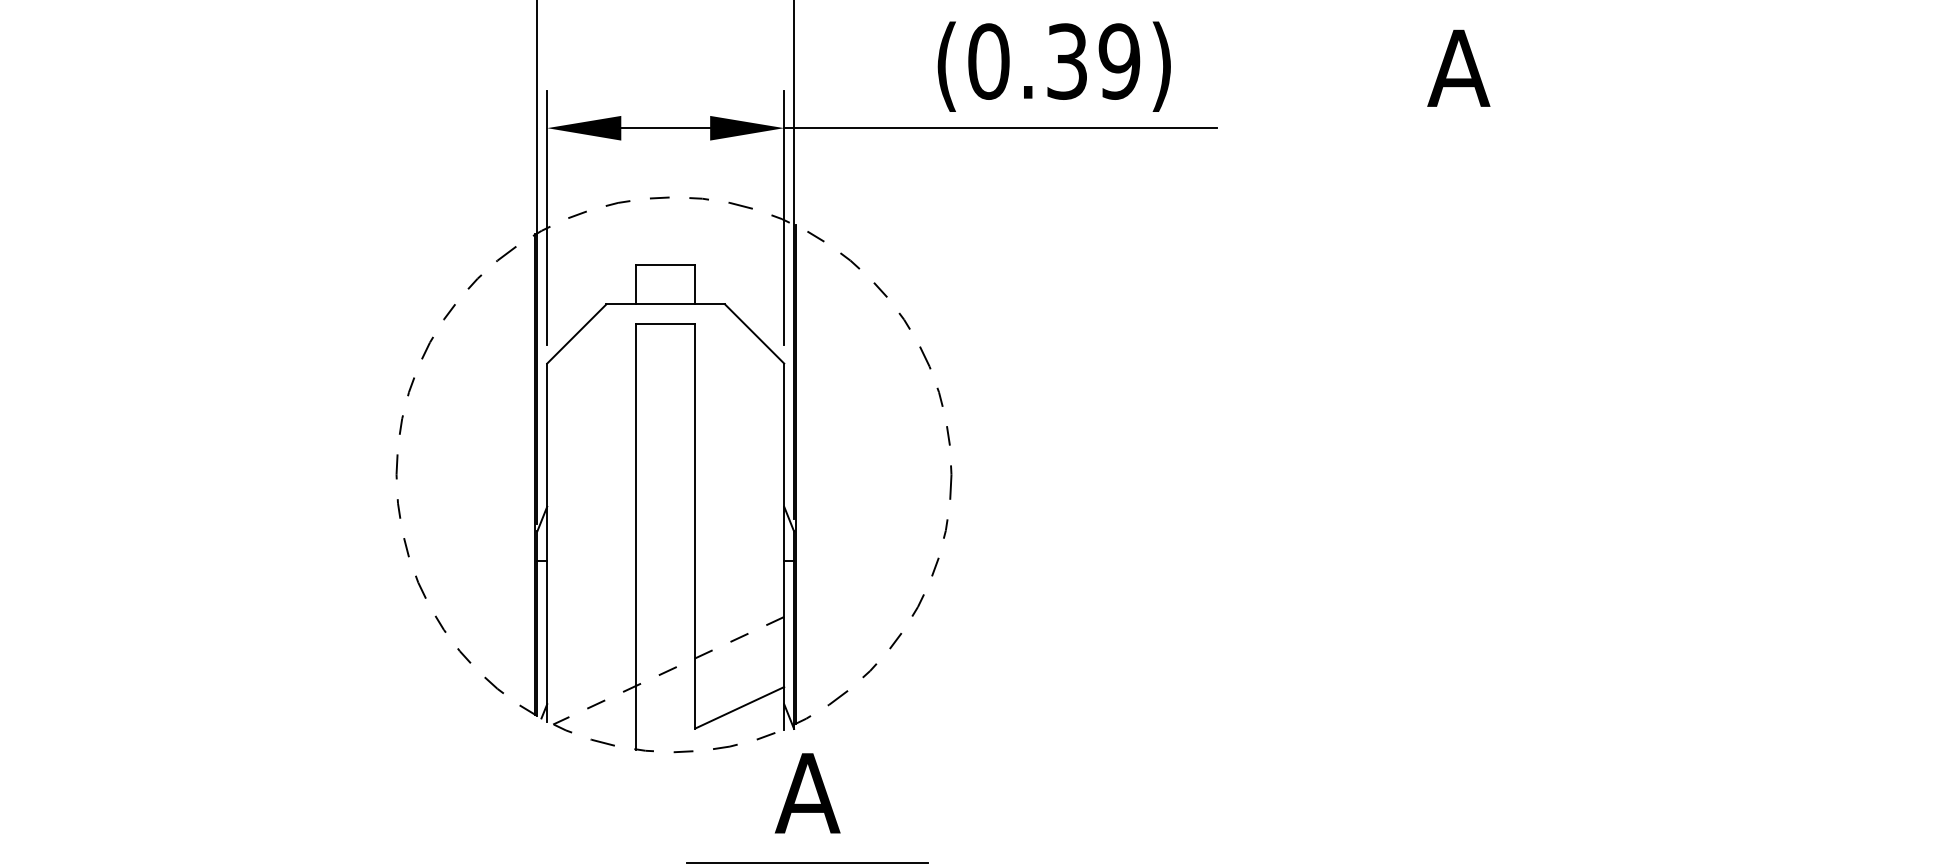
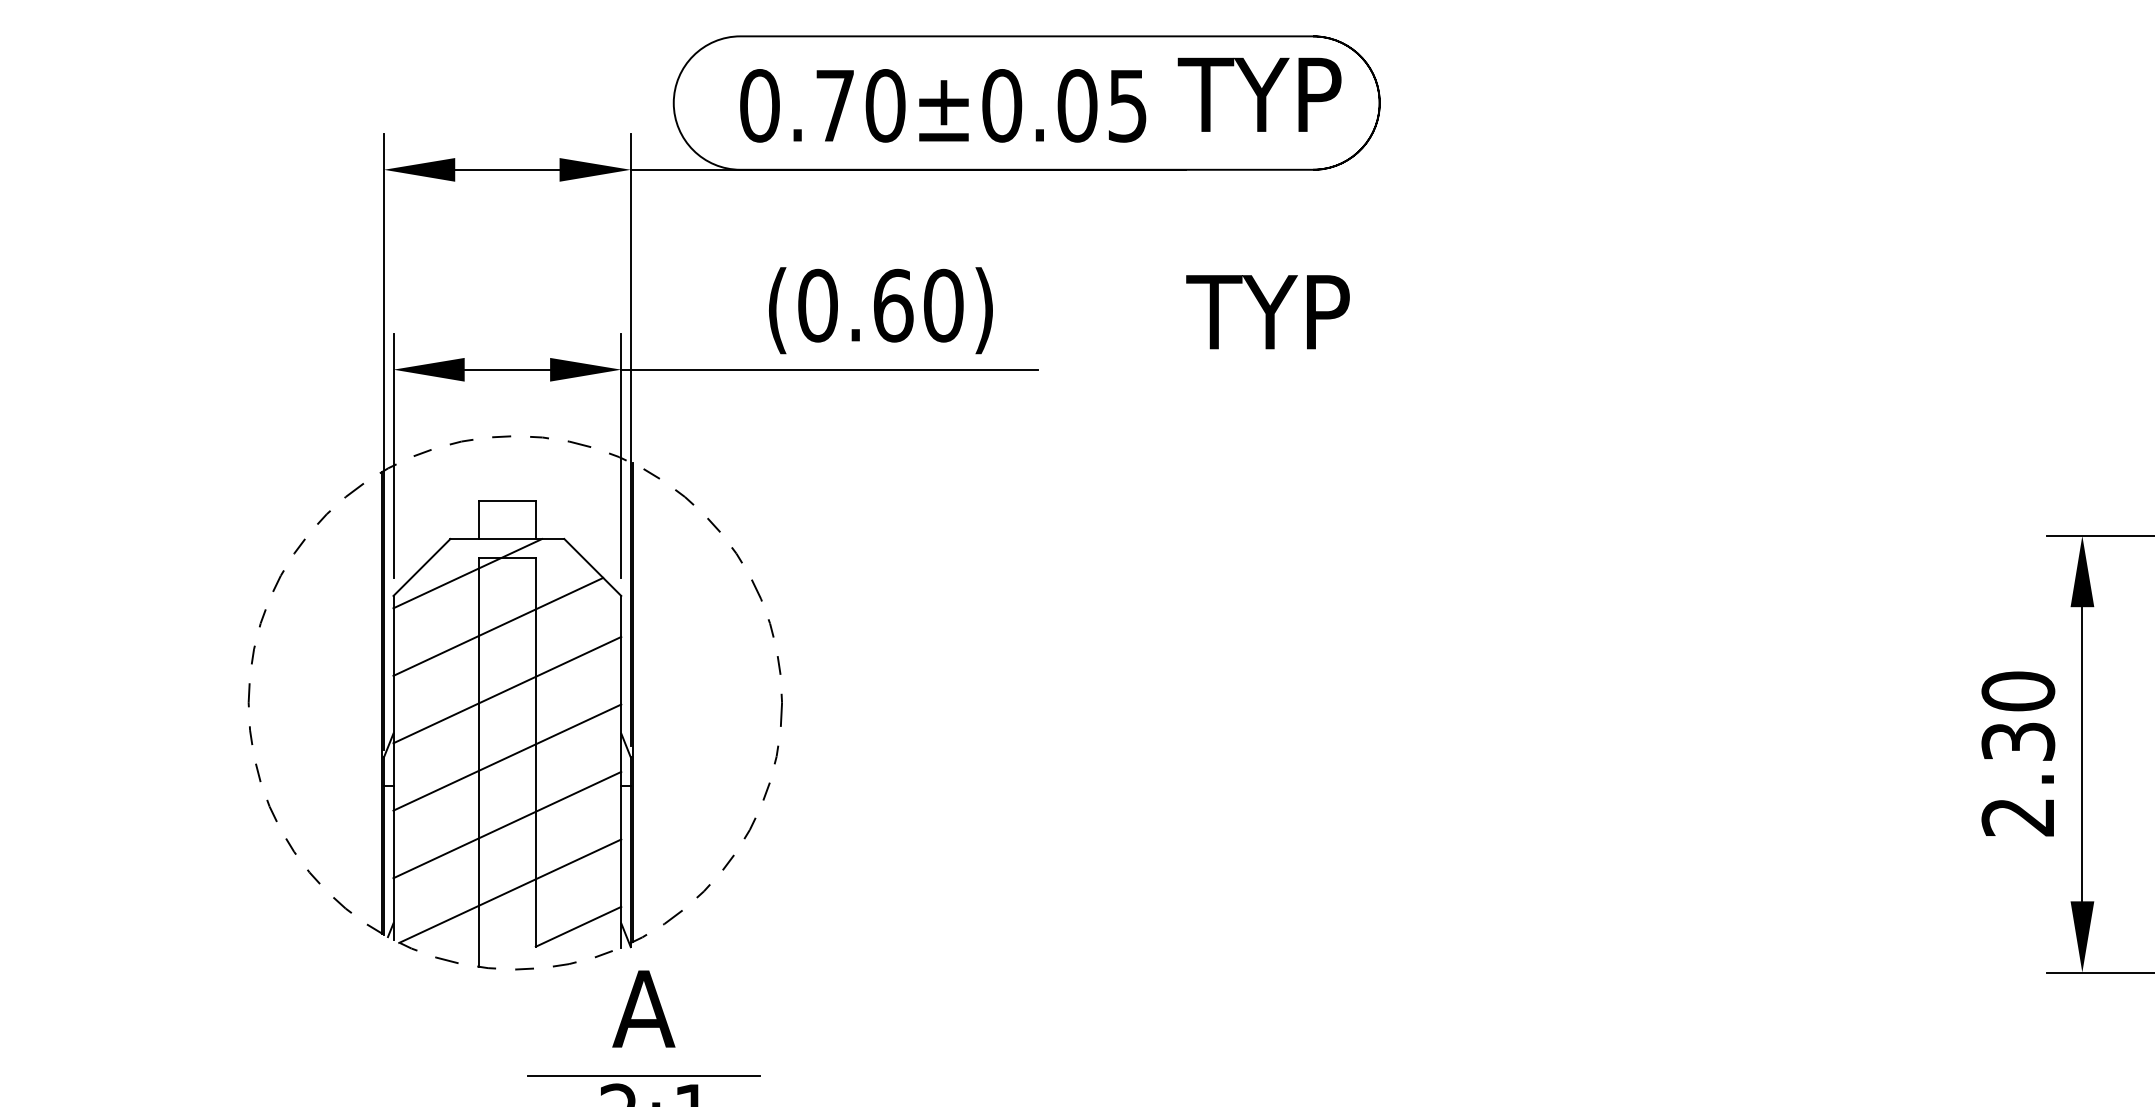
text: (1093, 61) -> (918, 305), (0.39) -> (0.60)
text: (1456, 68) -> (1267, 312), A -> TYP
line: (624, 340) -> (467, 573), added
line: (656, 395) -> (498, 626), added
line: (665, 460) -> (507, 689), added
line: (665, 531) -> (507, 757), added
line: (665, 601) -> (507, 824), added
line: (668, 671) -> (510, 891), dashed -> solid

